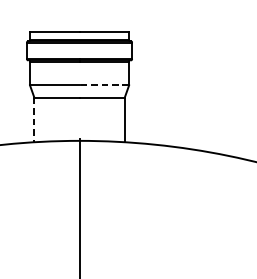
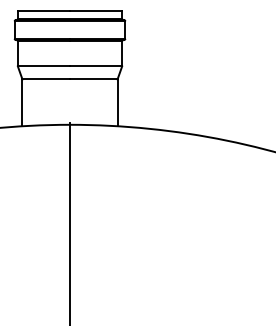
line: (103, 85) -> (95, 66), dashed -> solid
line: (34, 120) -> (22, 103), dashed -> solid

